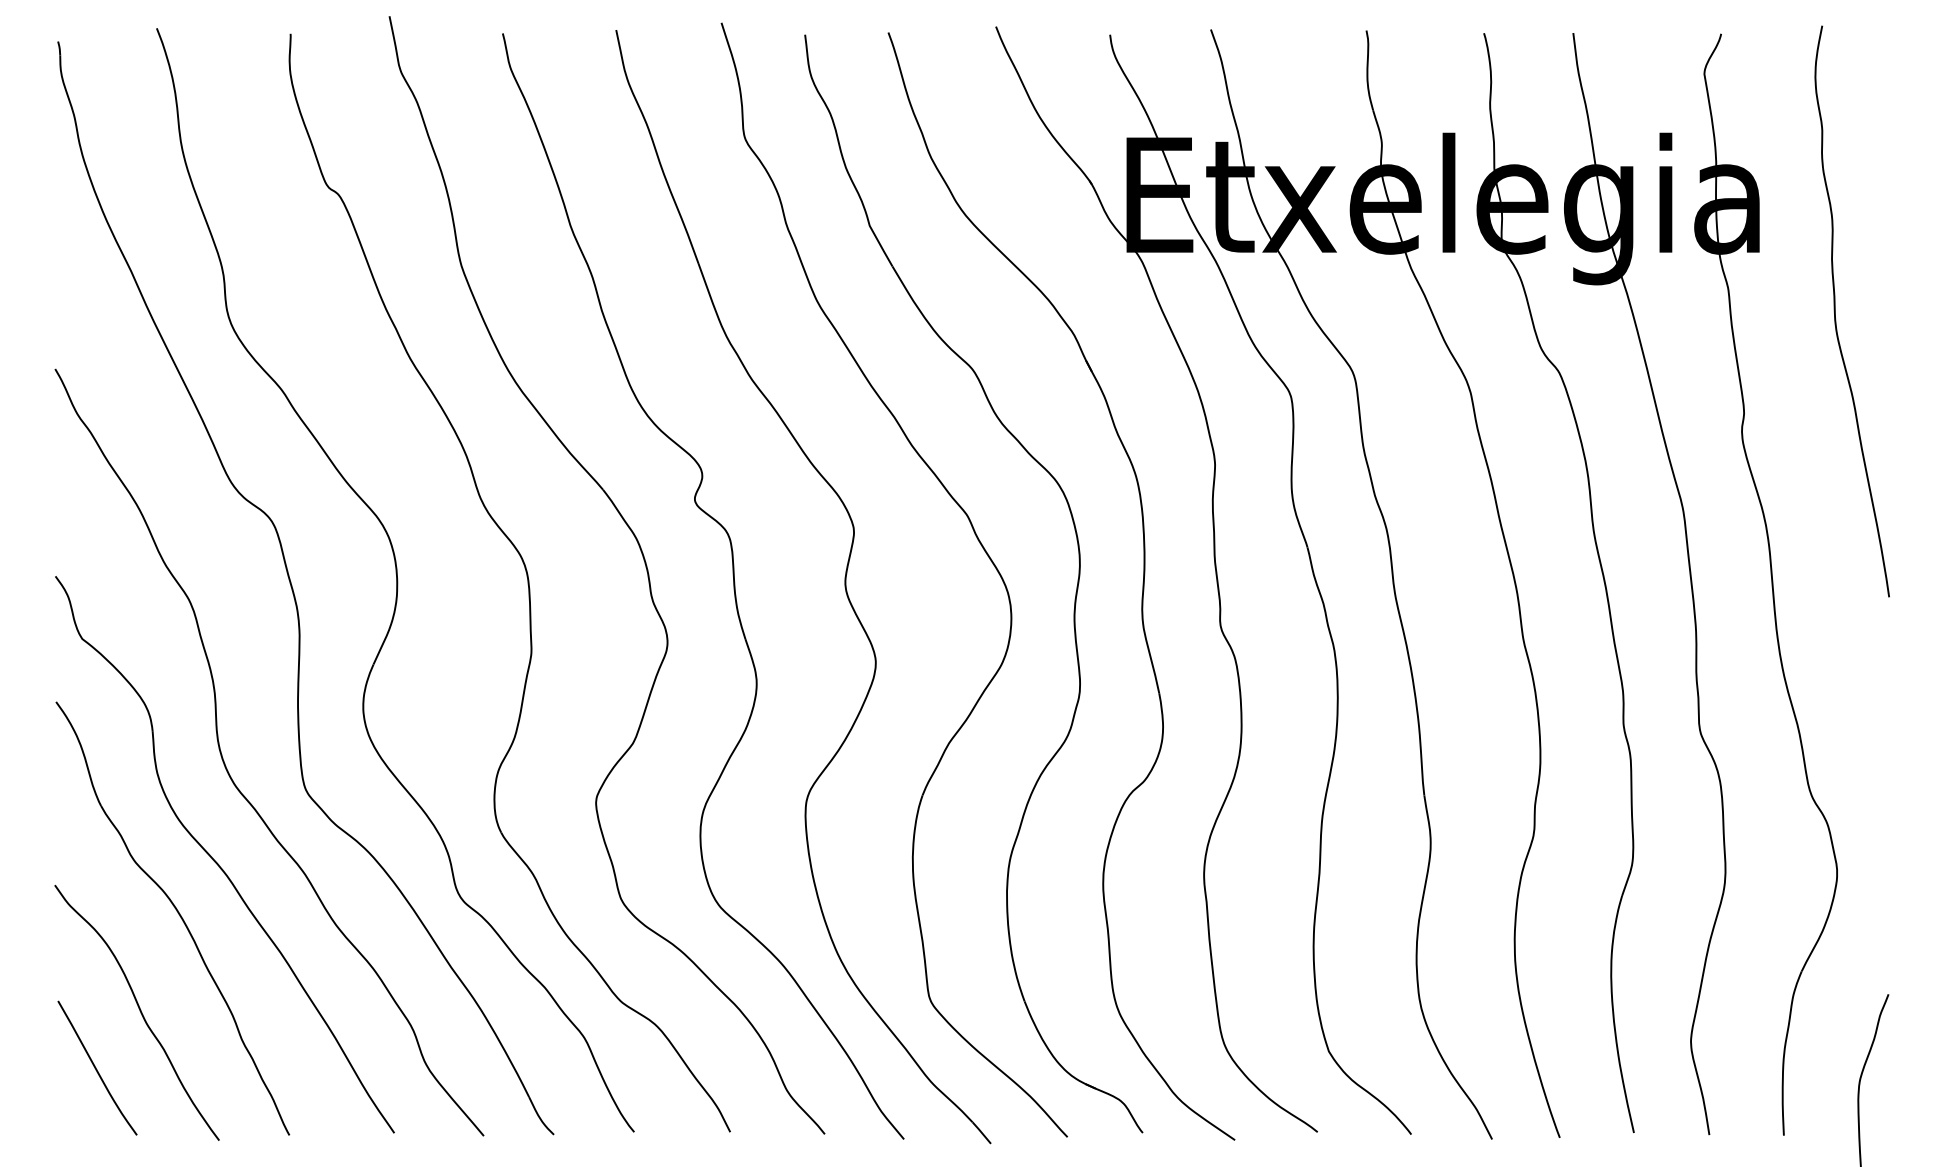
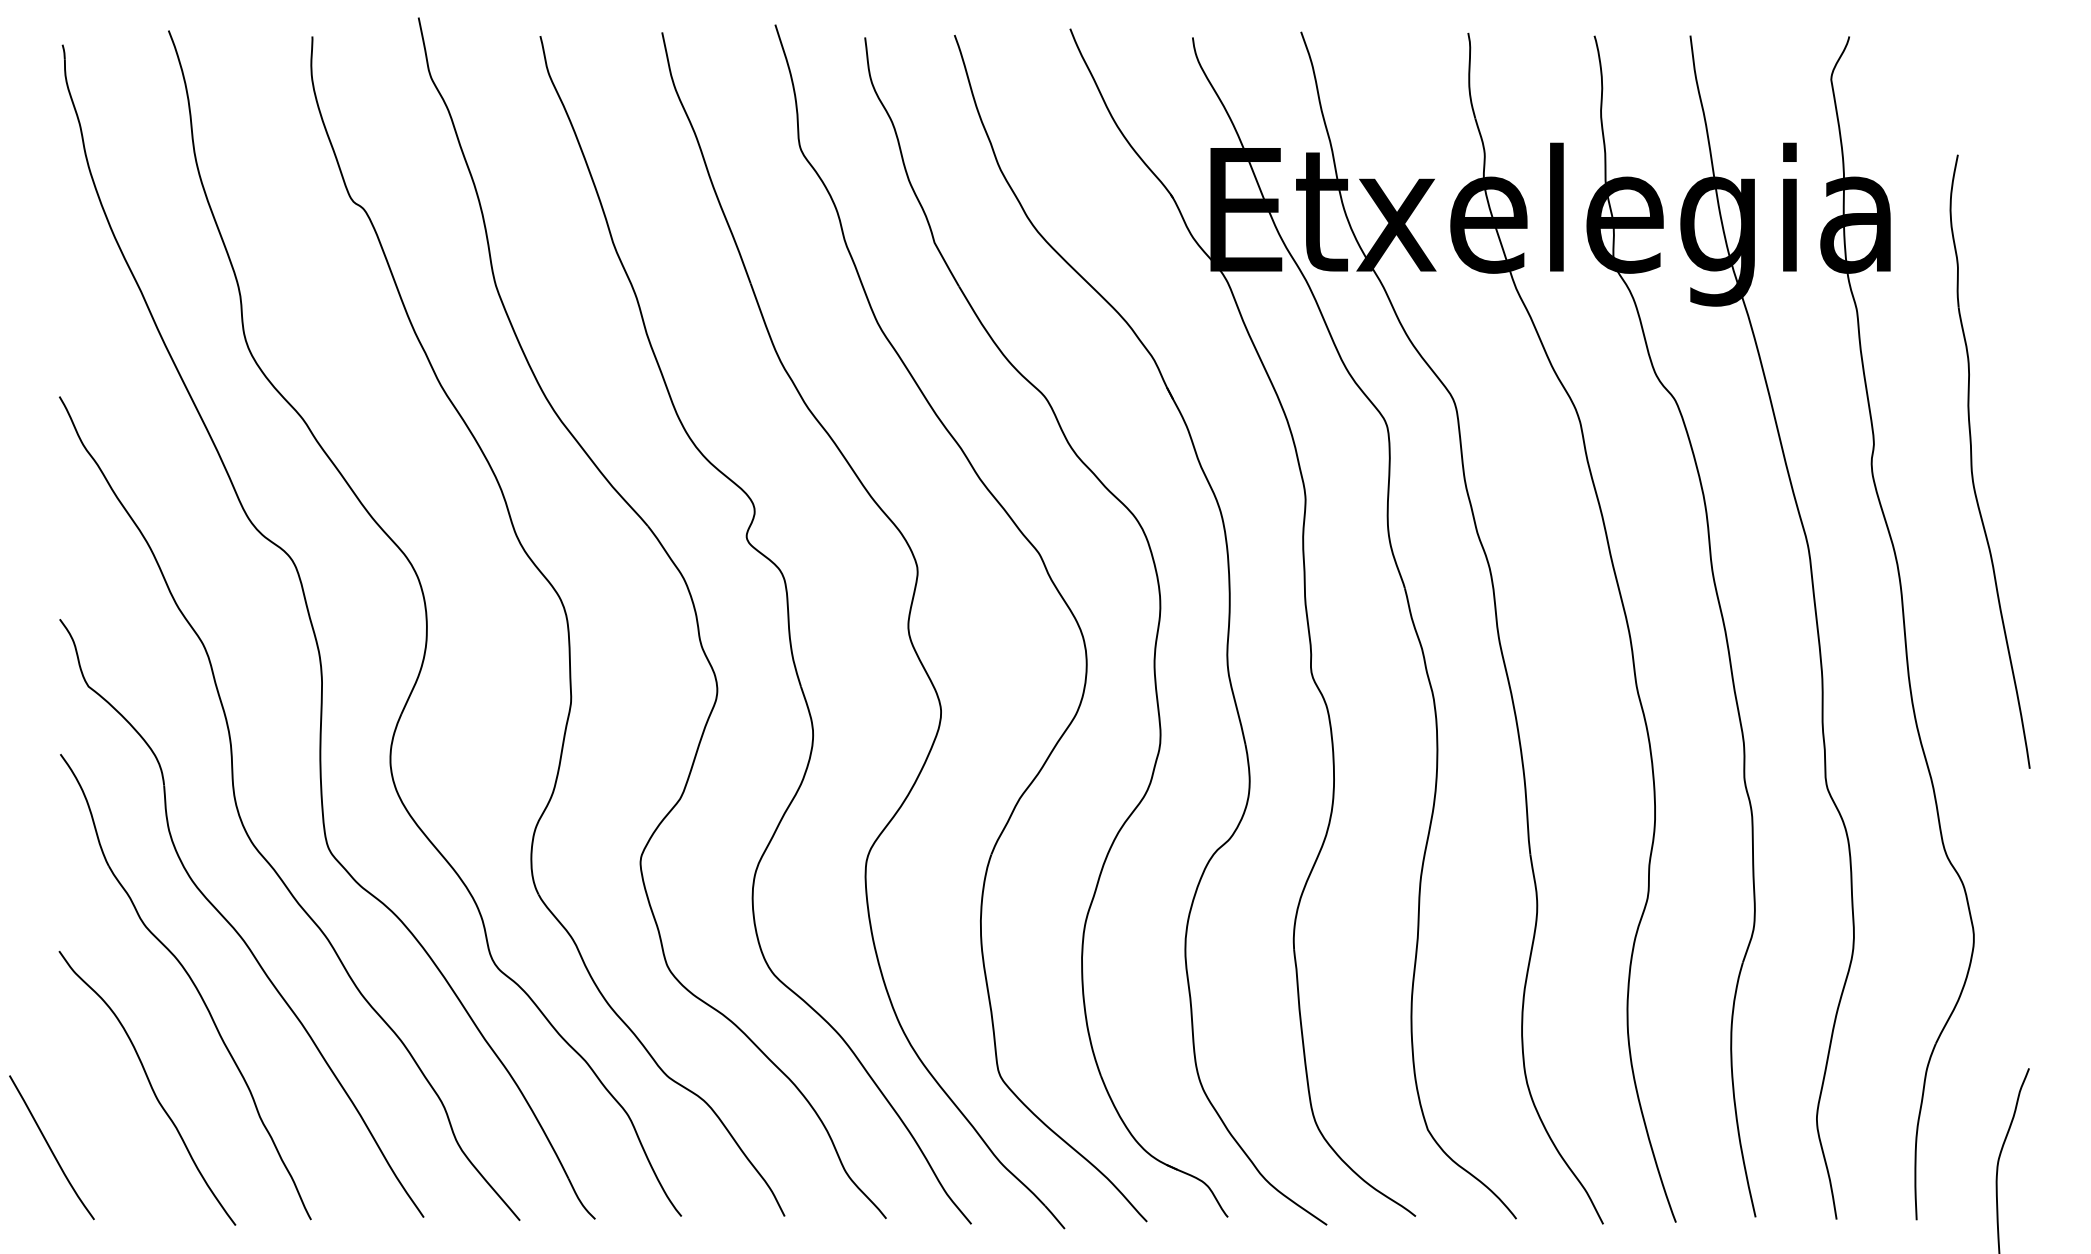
part: (1835, 311) -> (1972, 461), moved
curve: (96, 1067) -> (50, 1147), moved

